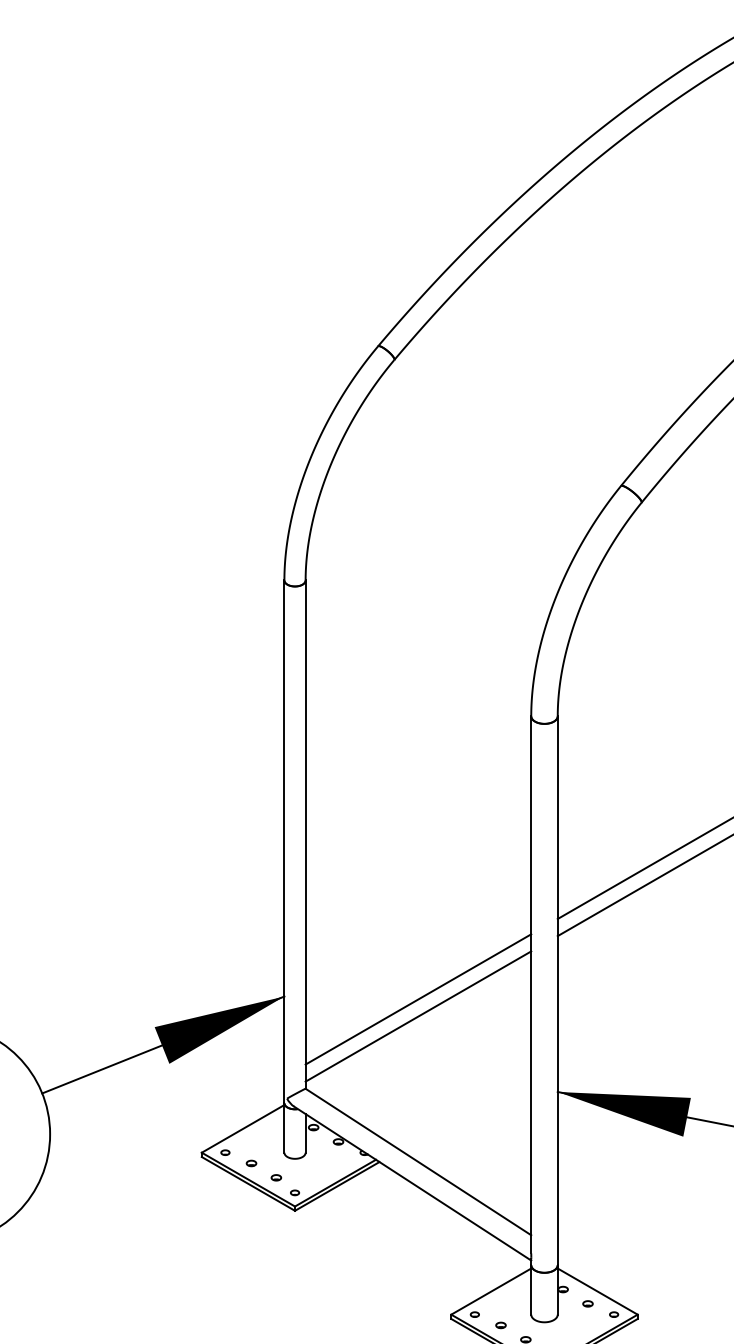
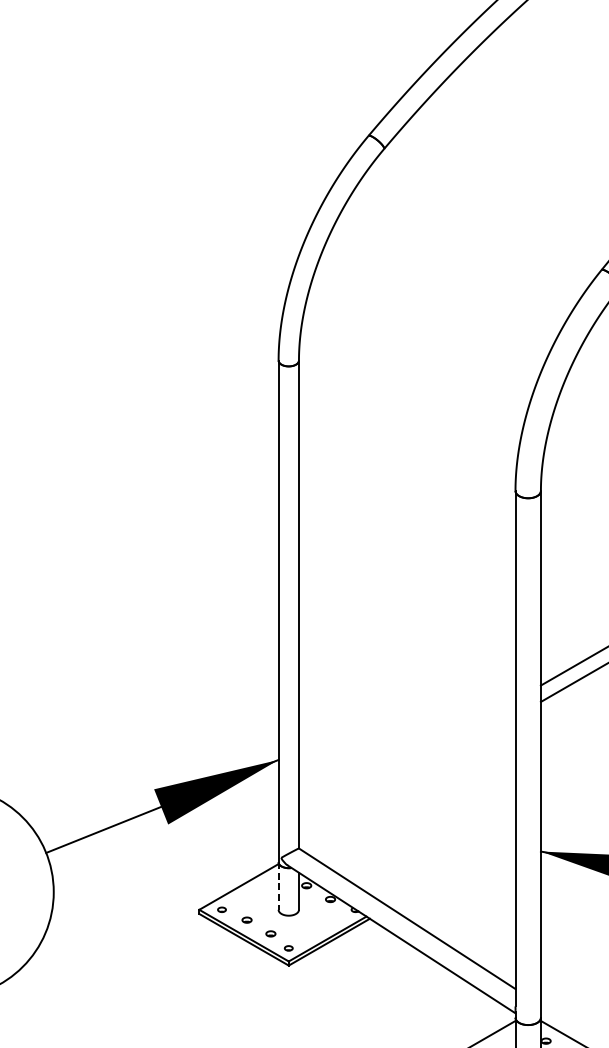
line: (418, 999) -> (407, 762), removed
line: (418, 1016) -> (407, 779), removed
line: (284, 1127) -> (278, 885), solid -> dashed

